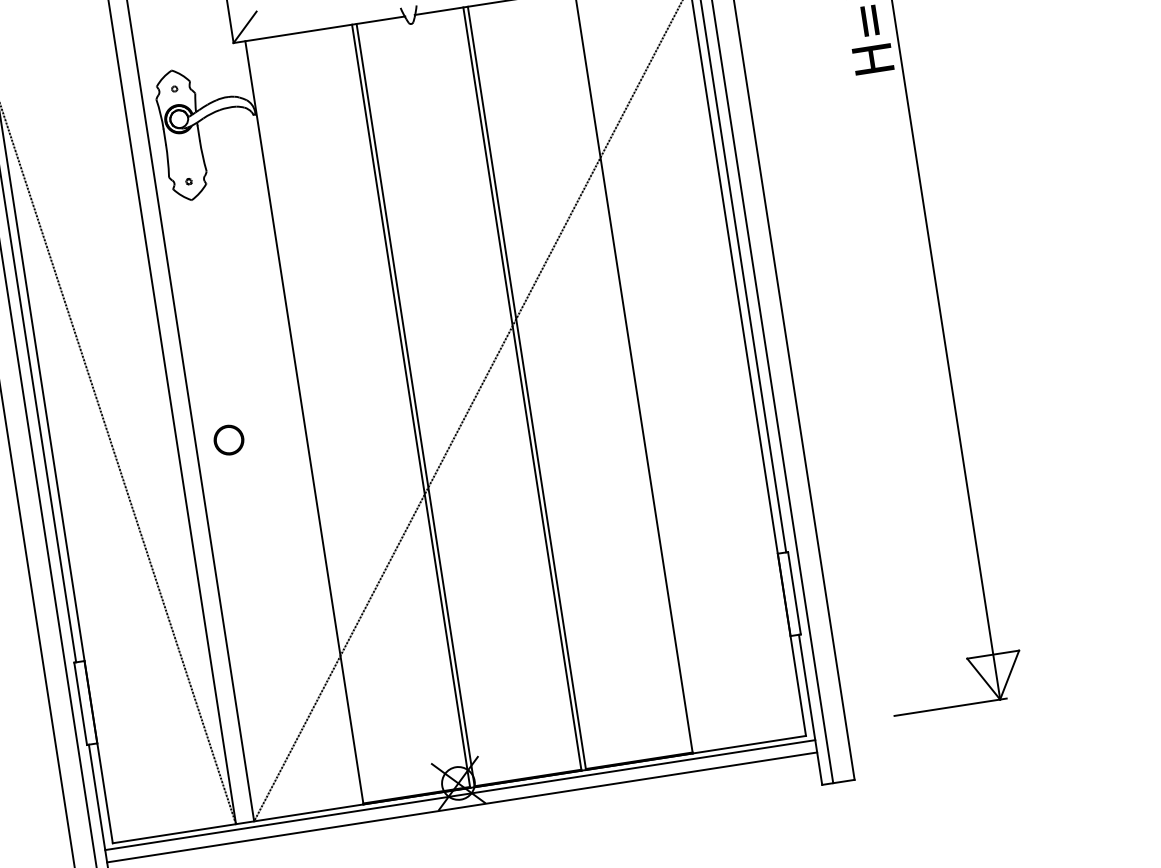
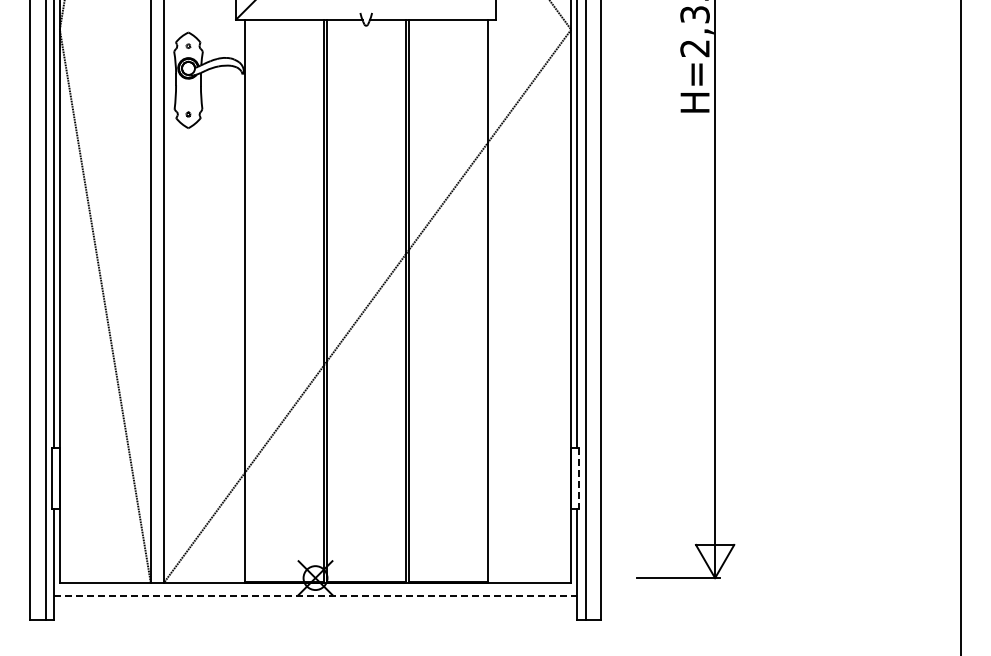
circle: (228, 439) -> (188, 304), removed
line: (794, 594) -> (578, 479), solid -> dashed
line: (460, 794) -> (315, 586), removed
line: (462, 807) -> (315, 595), solid -> dashed

